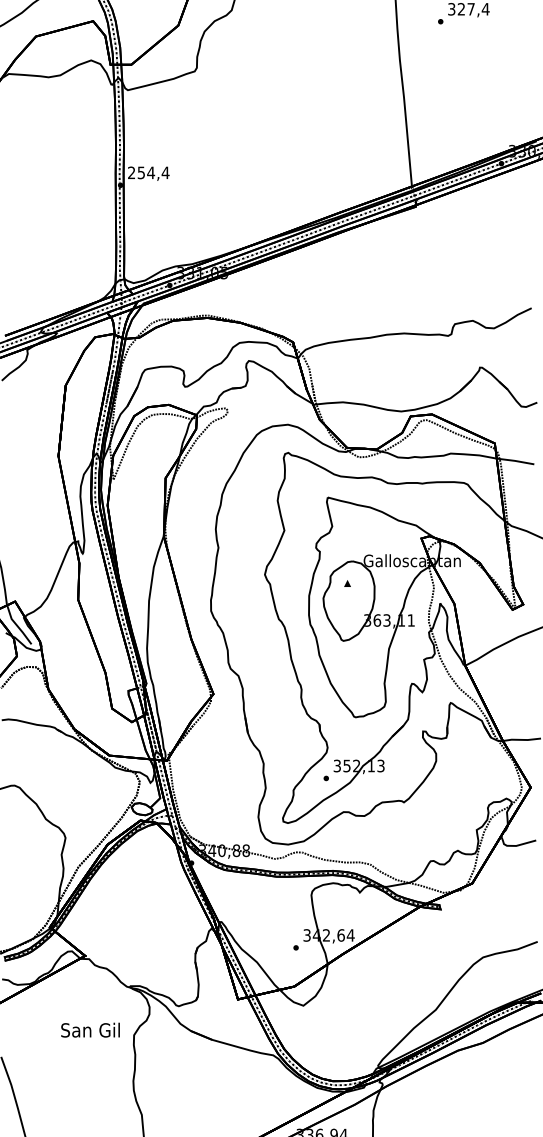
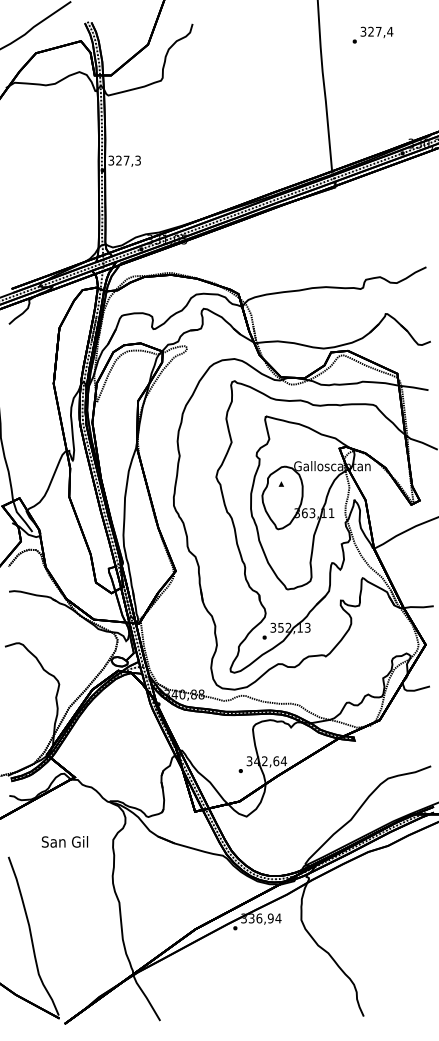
text: (148, 172) -> (124, 160), 254,4 -> 327,3
text: (89, 1029) -> (64, 841), moved

